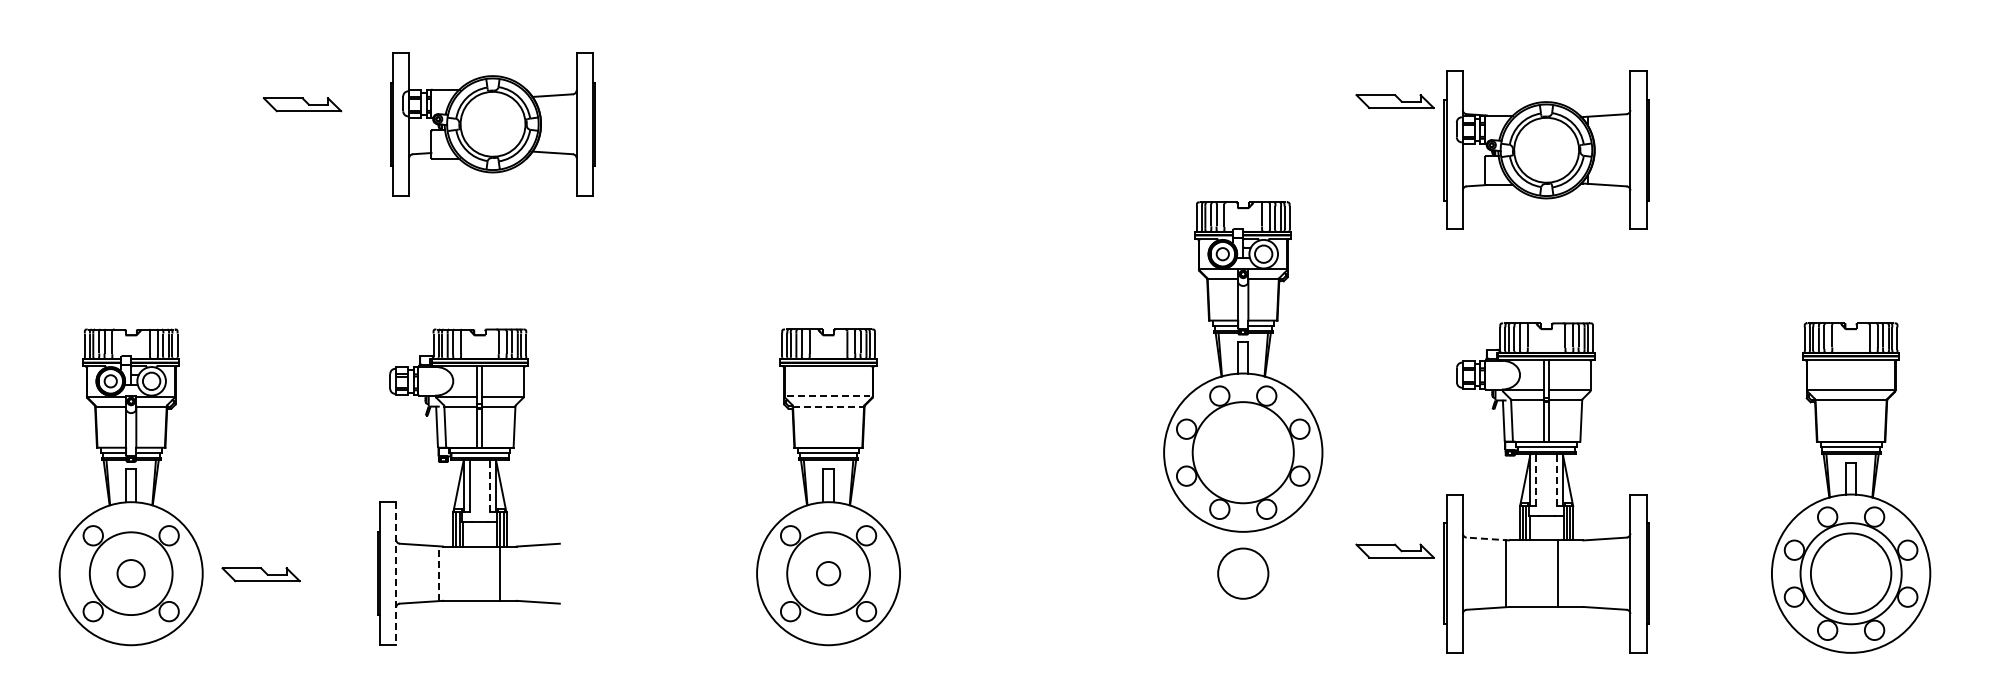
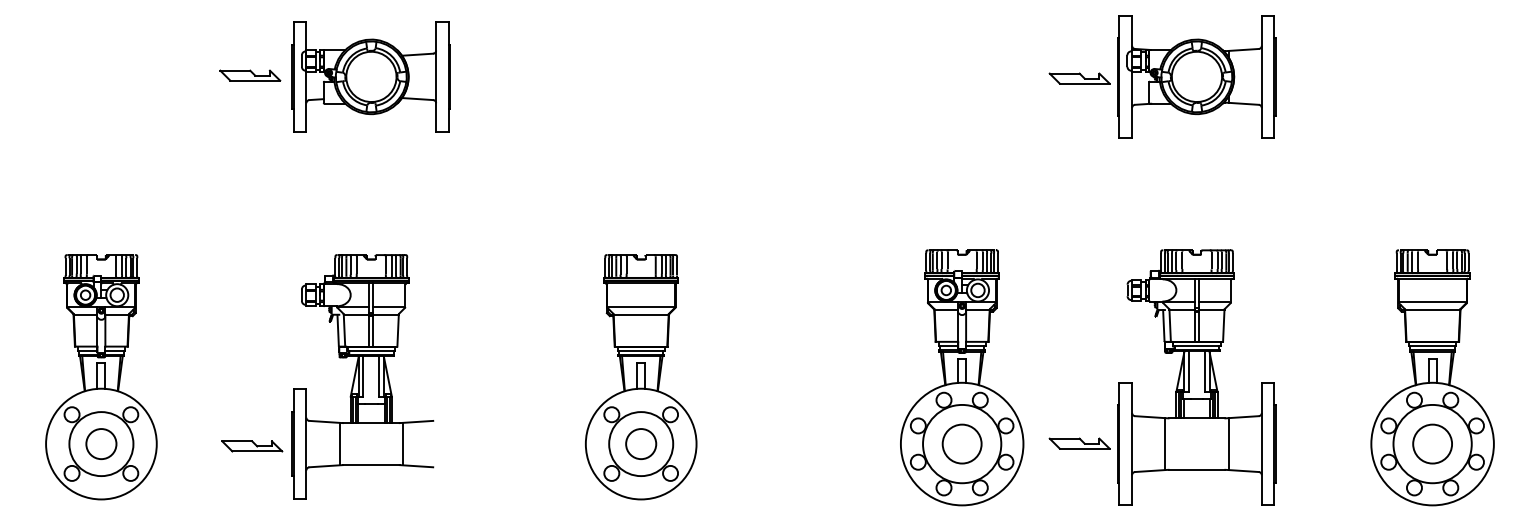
part: (302, 104) -> (250, 75), moved
part: (492, 124) -> (371, 77), moved
part: (1546, 149) -> (1196, 76), moved
part: (1243, 366) -> (962, 377), moved
line: (828, 396) -> (641, 306), dashed -> solid
line: (828, 406) -> (641, 314), dashed -> solid
line: (1536, 480) -> (1189, 371), dashed -> solid
line: (1556, 480) -> (1204, 371), dashed -> solid
line: (490, 486) -> (379, 376), dashed -> solid
line: (1488, 539) -> (1151, 417), dashed -> solid
part: (1394, 550) -> (1079, 443), moved
circle: (130, 573) -> (100, 443), size x1.43
line: (396, 573) -> (306, 443), dashed -> solid
line: (439, 573) -> (340, 443), dashed -> solid
line: (499, 573) -> (402, 443), moved
circle: (828, 573) -> (641, 443), size x1.67
line: (1557, 573) -> (1228, 443), moved
circle: (1850, 573) -> (1432, 443), size x0.62
part: (260, 574) -> (251, 446), moved

